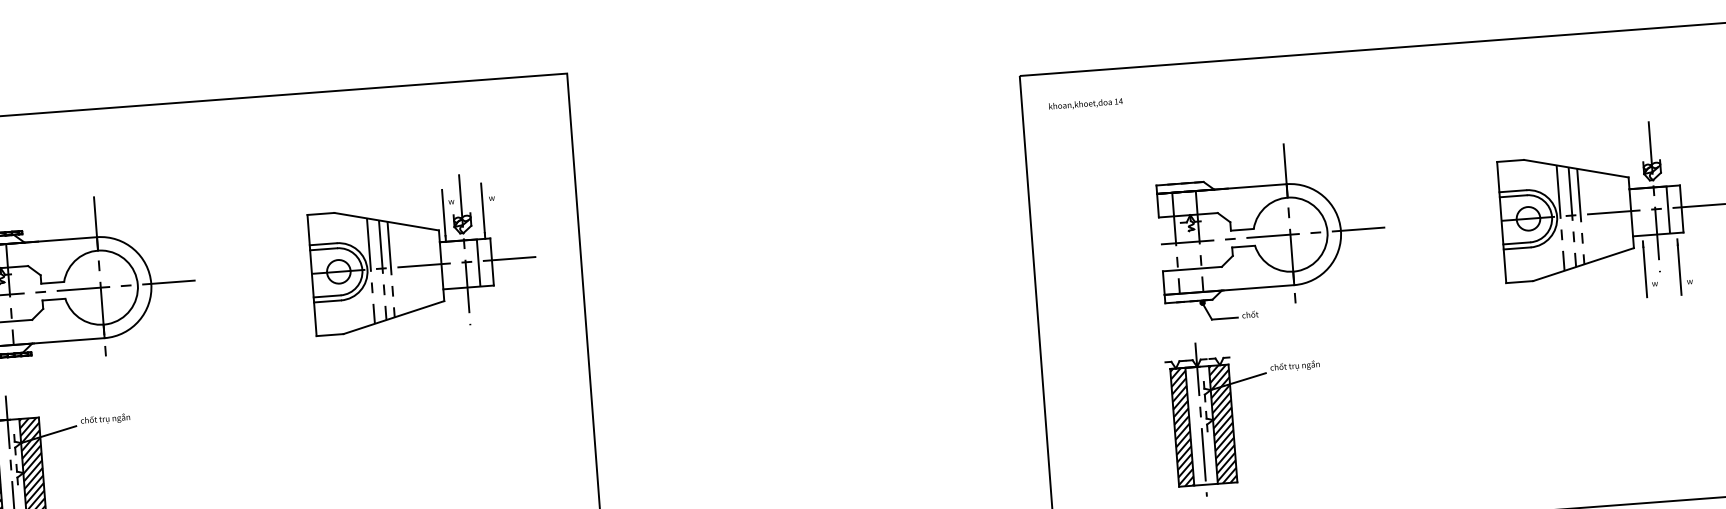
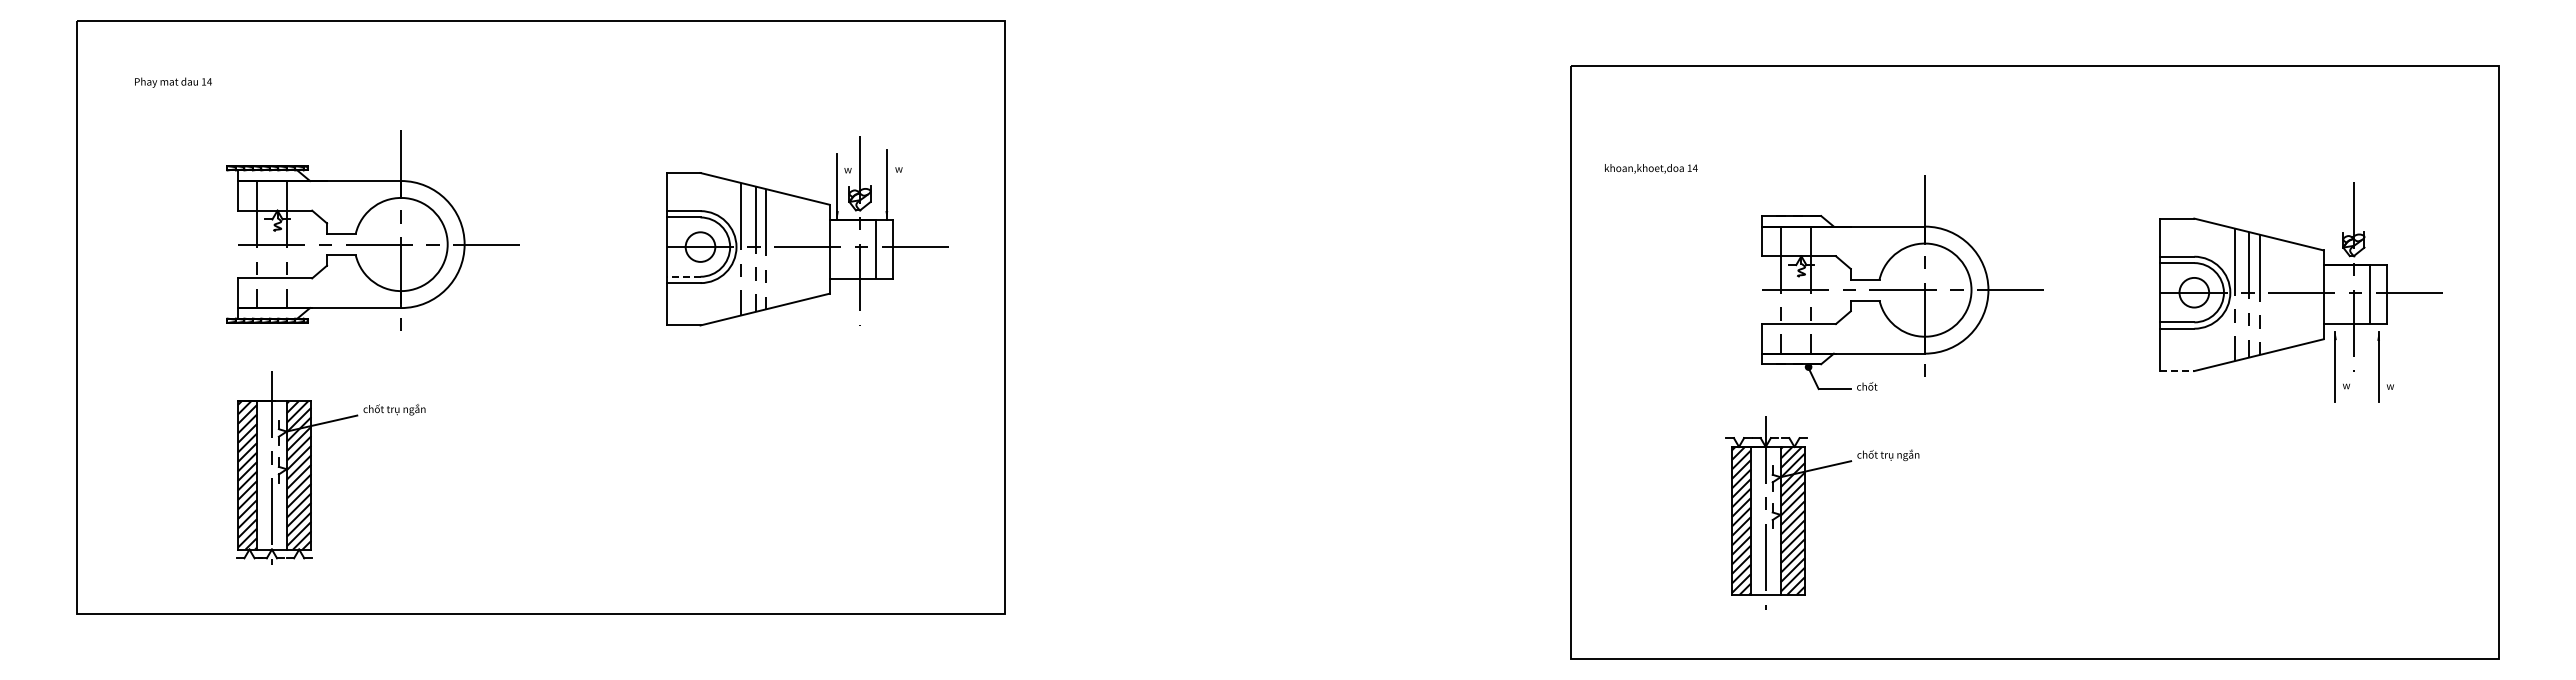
text: (1086, 104) -> (1651, 168), moved
part: (1272, 235) -> (1902, 289), moved
line: (1519, 282) -> (2177, 371), solid -> dashed
line: (327, 296) -> (683, 276), solid -> dashed

